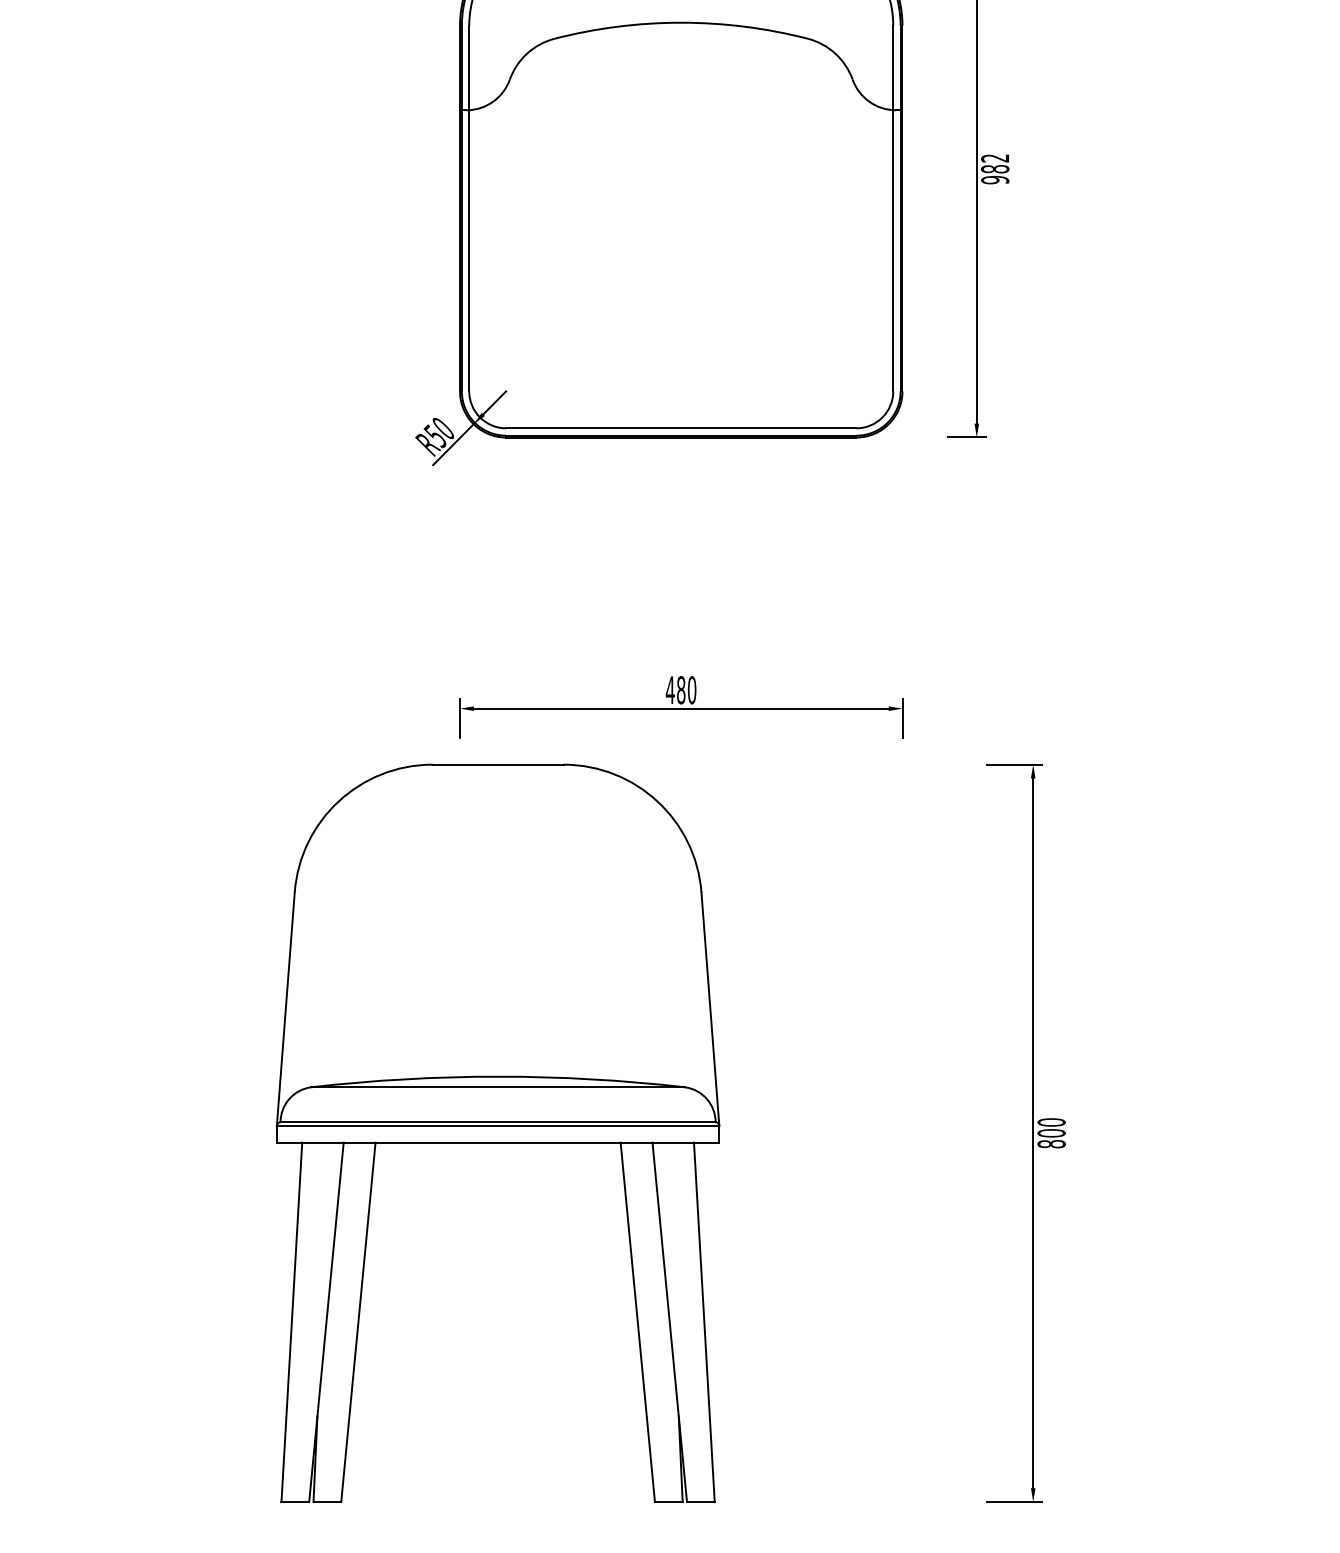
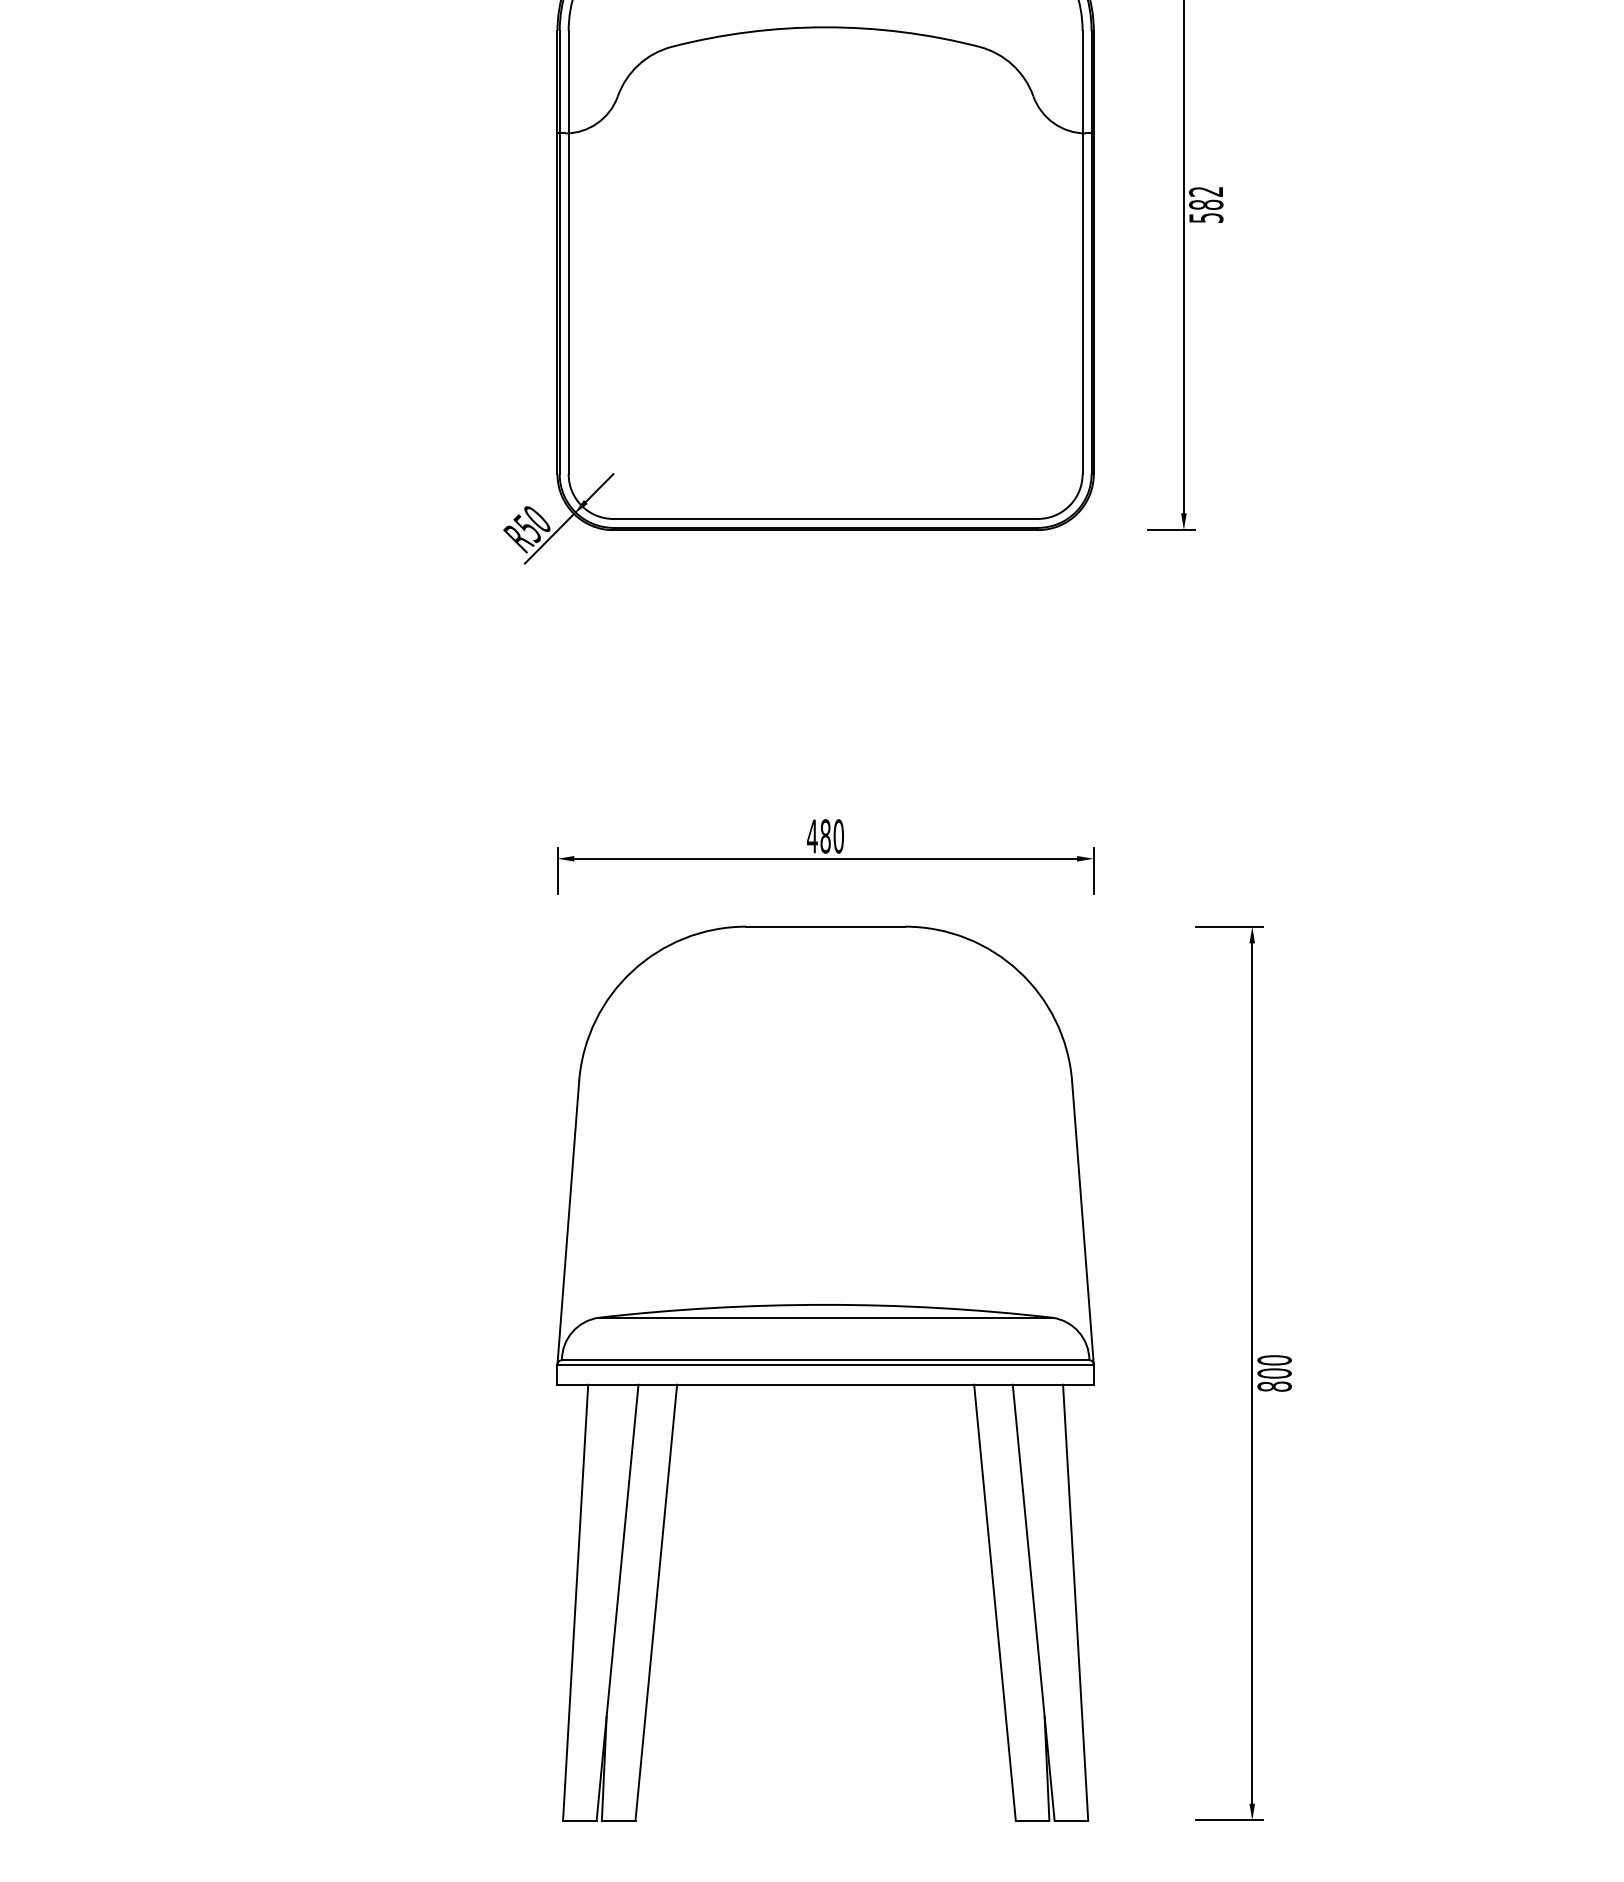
text: (995, 180) -> (1206, 218), 982 -> 582
part: (497, 1133) -> (825, 1373), moved

